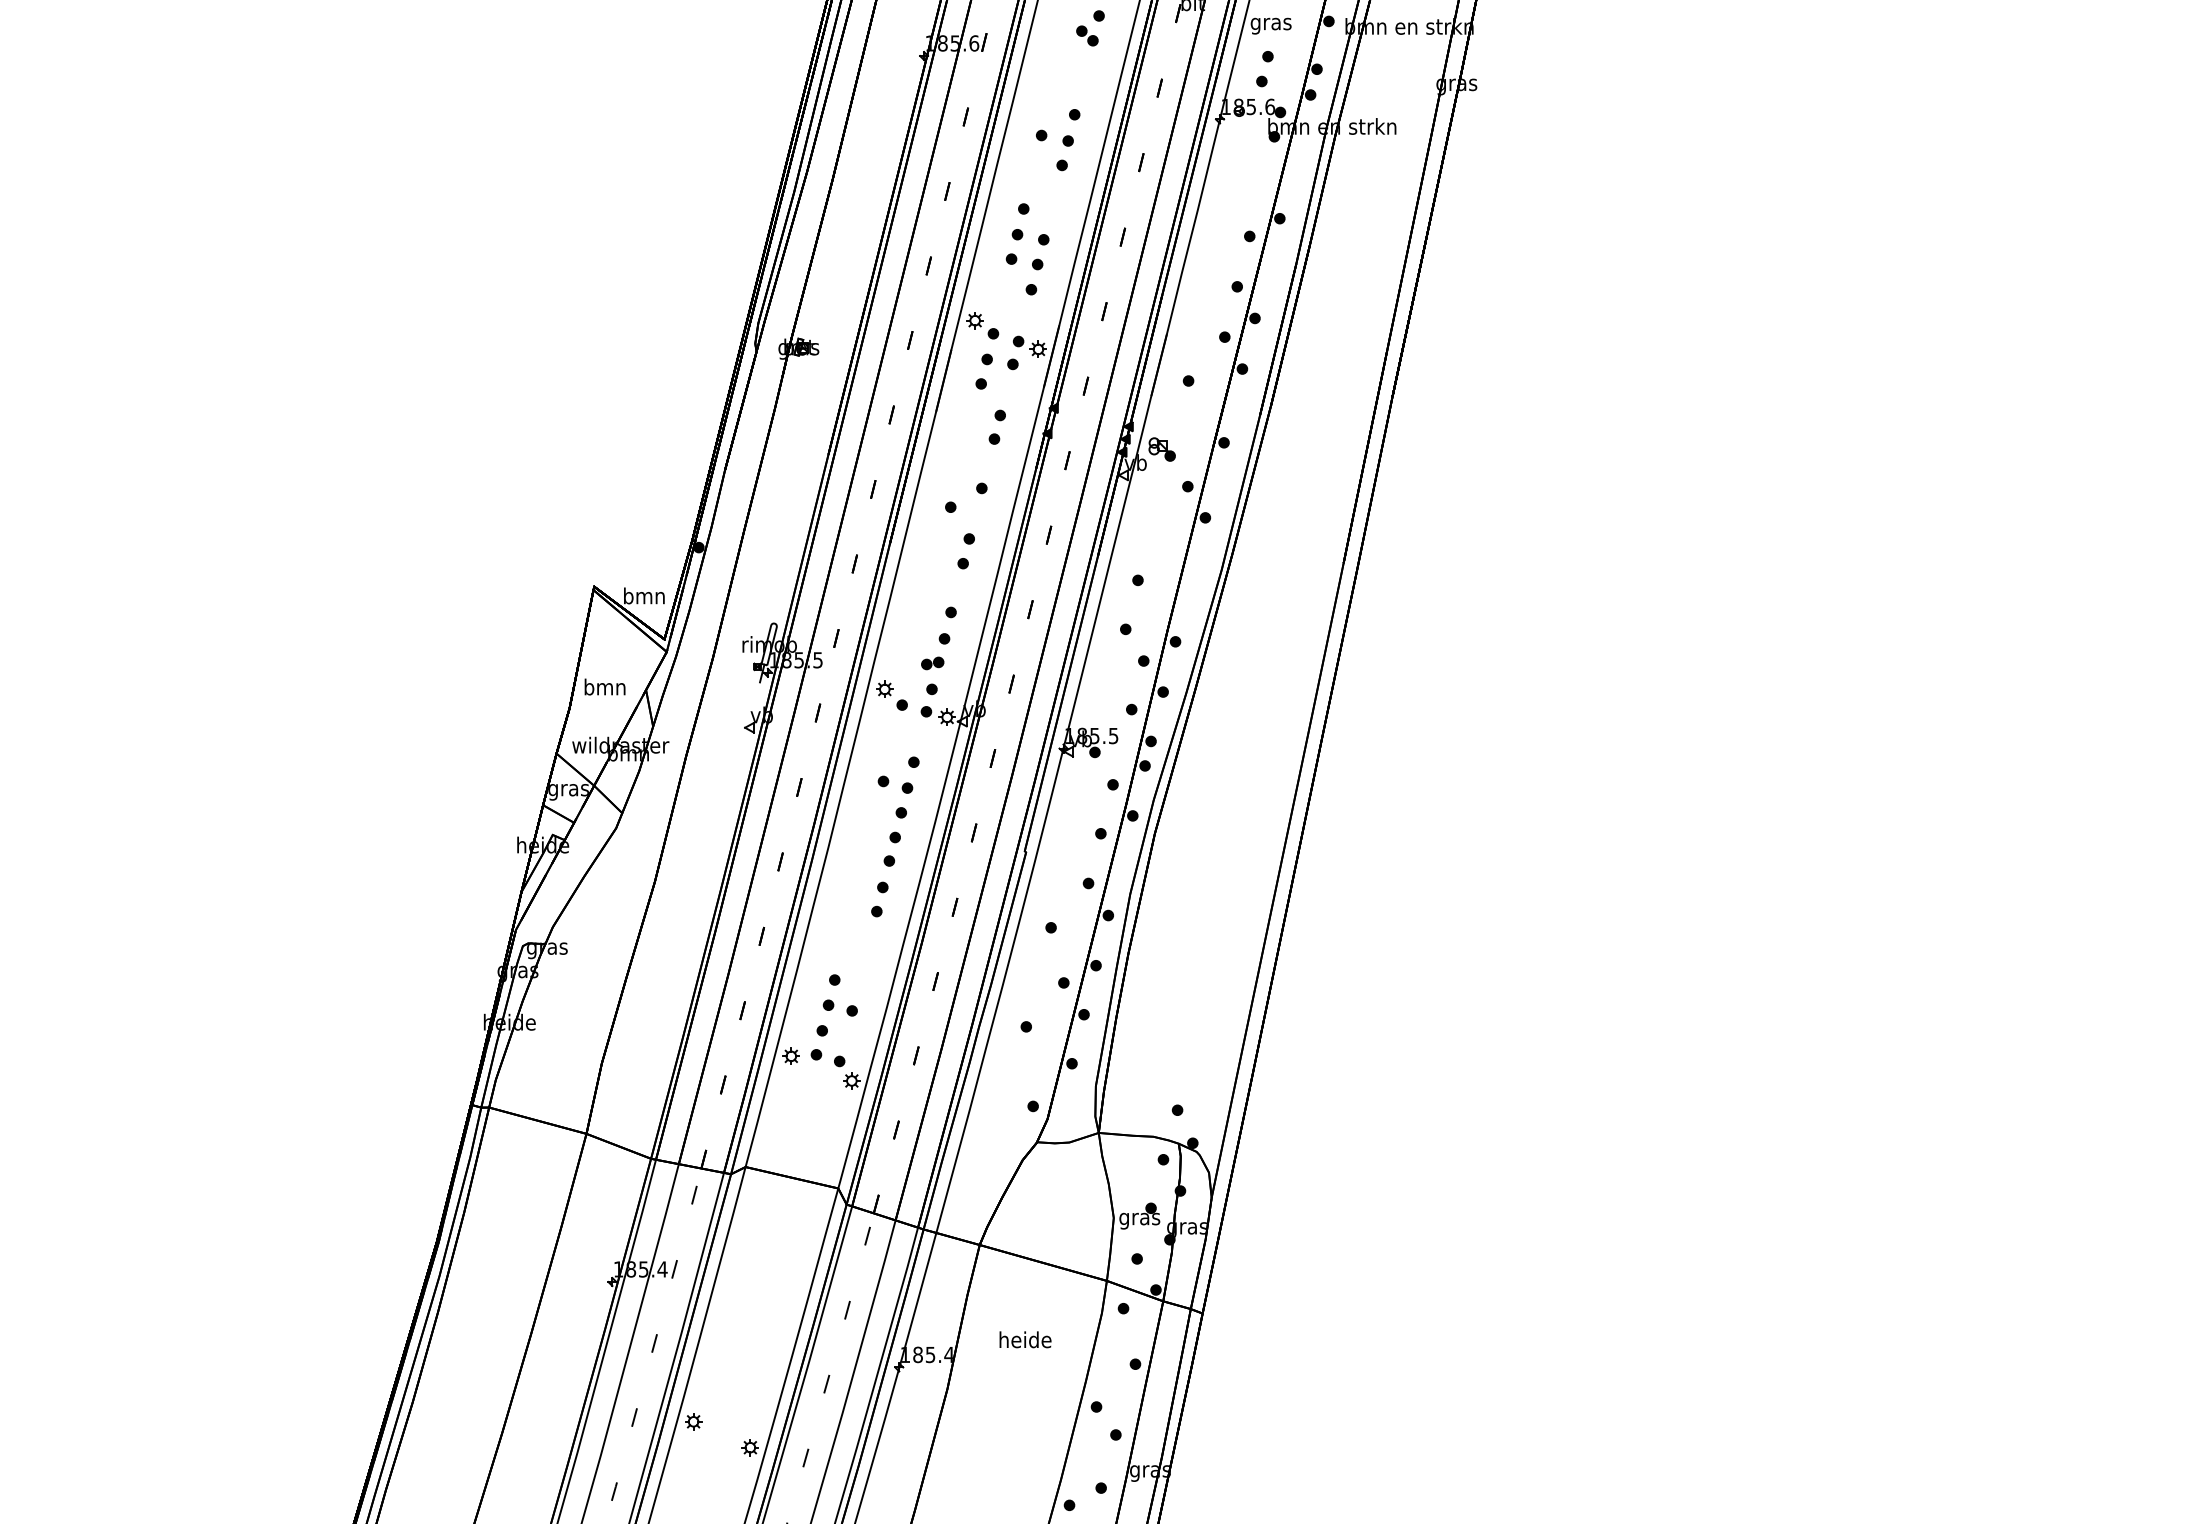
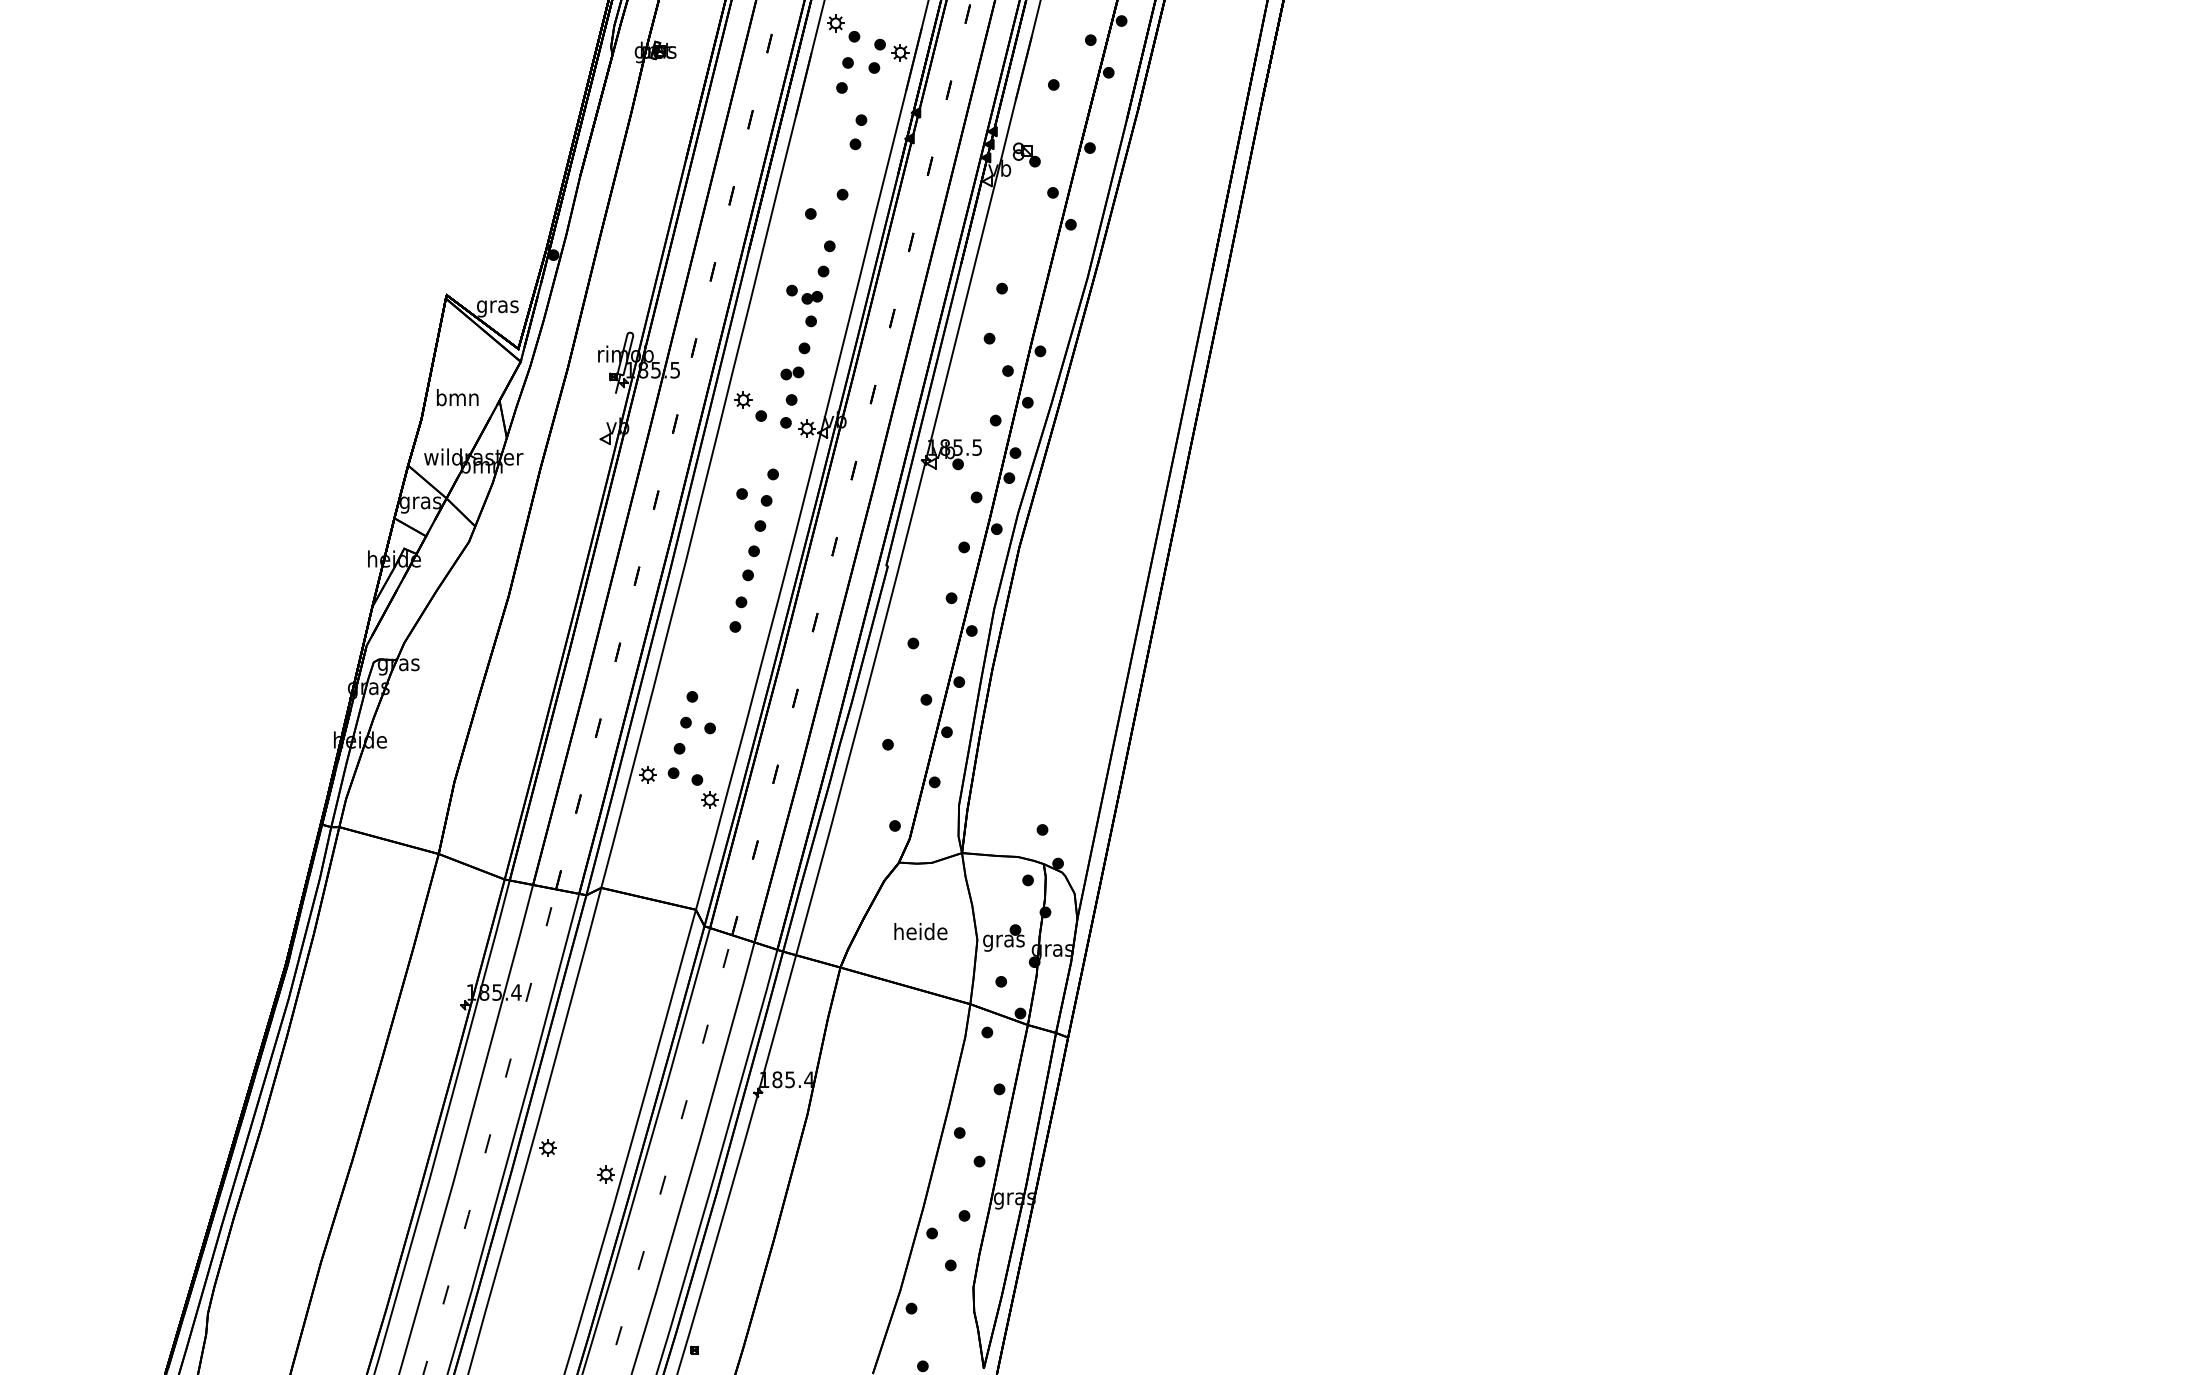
part: (944, 586) -> (804, 294), added
text: (644, 597) -> (497, 306), bmn -> gras
text: (1025, 1339) -> (920, 931), moved

